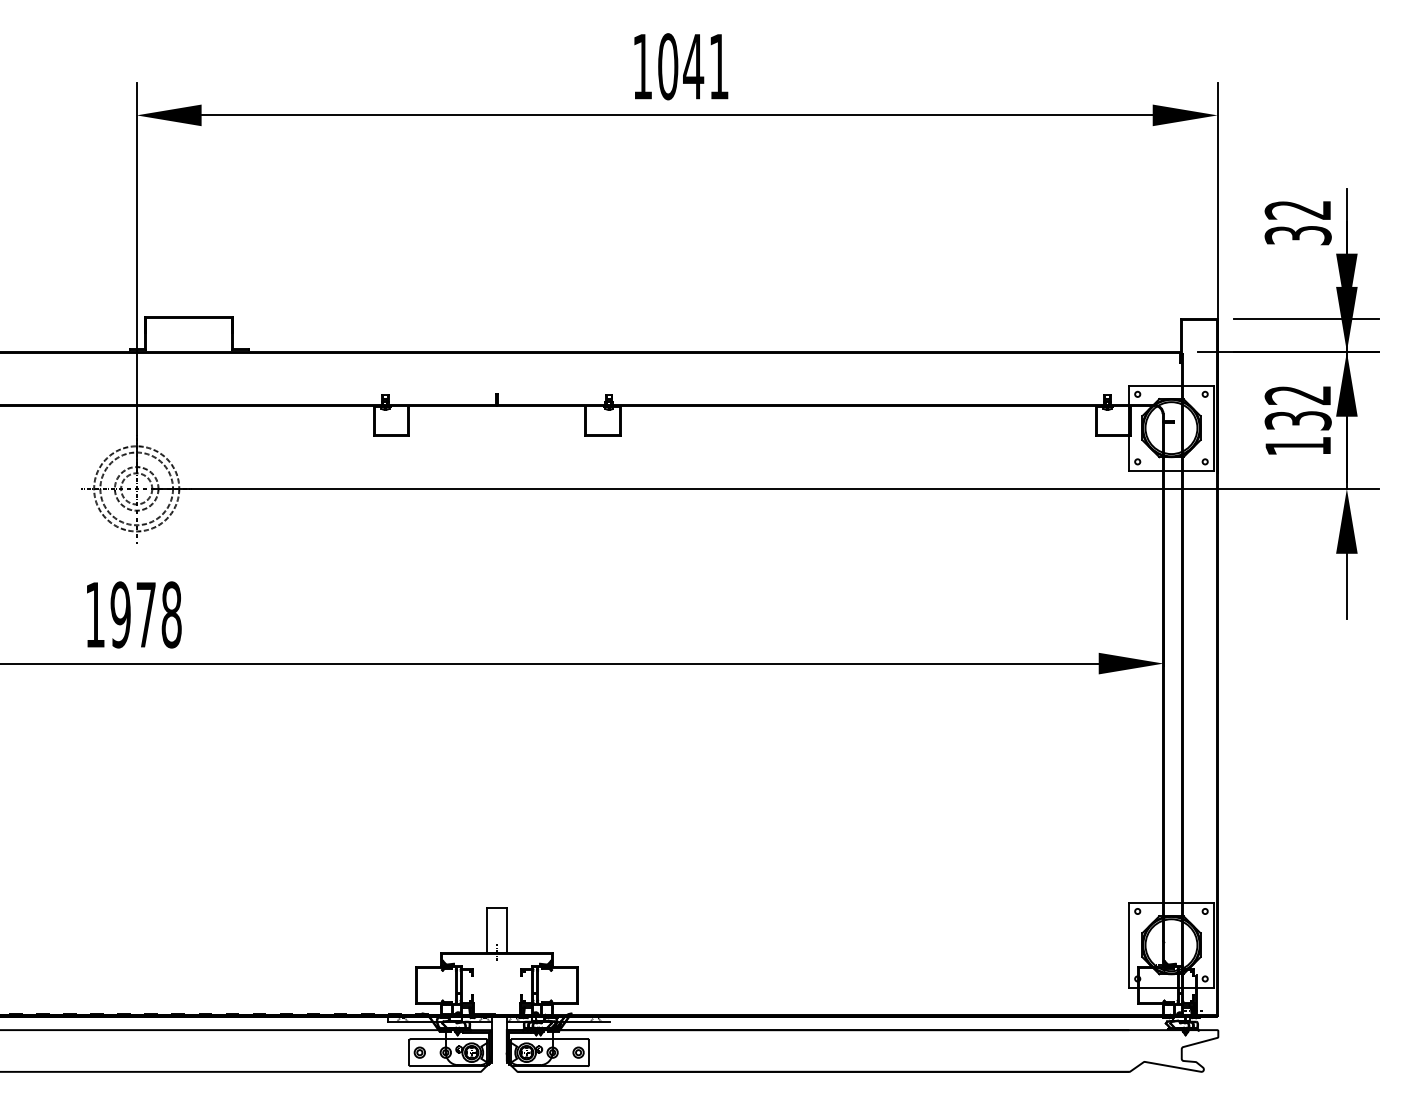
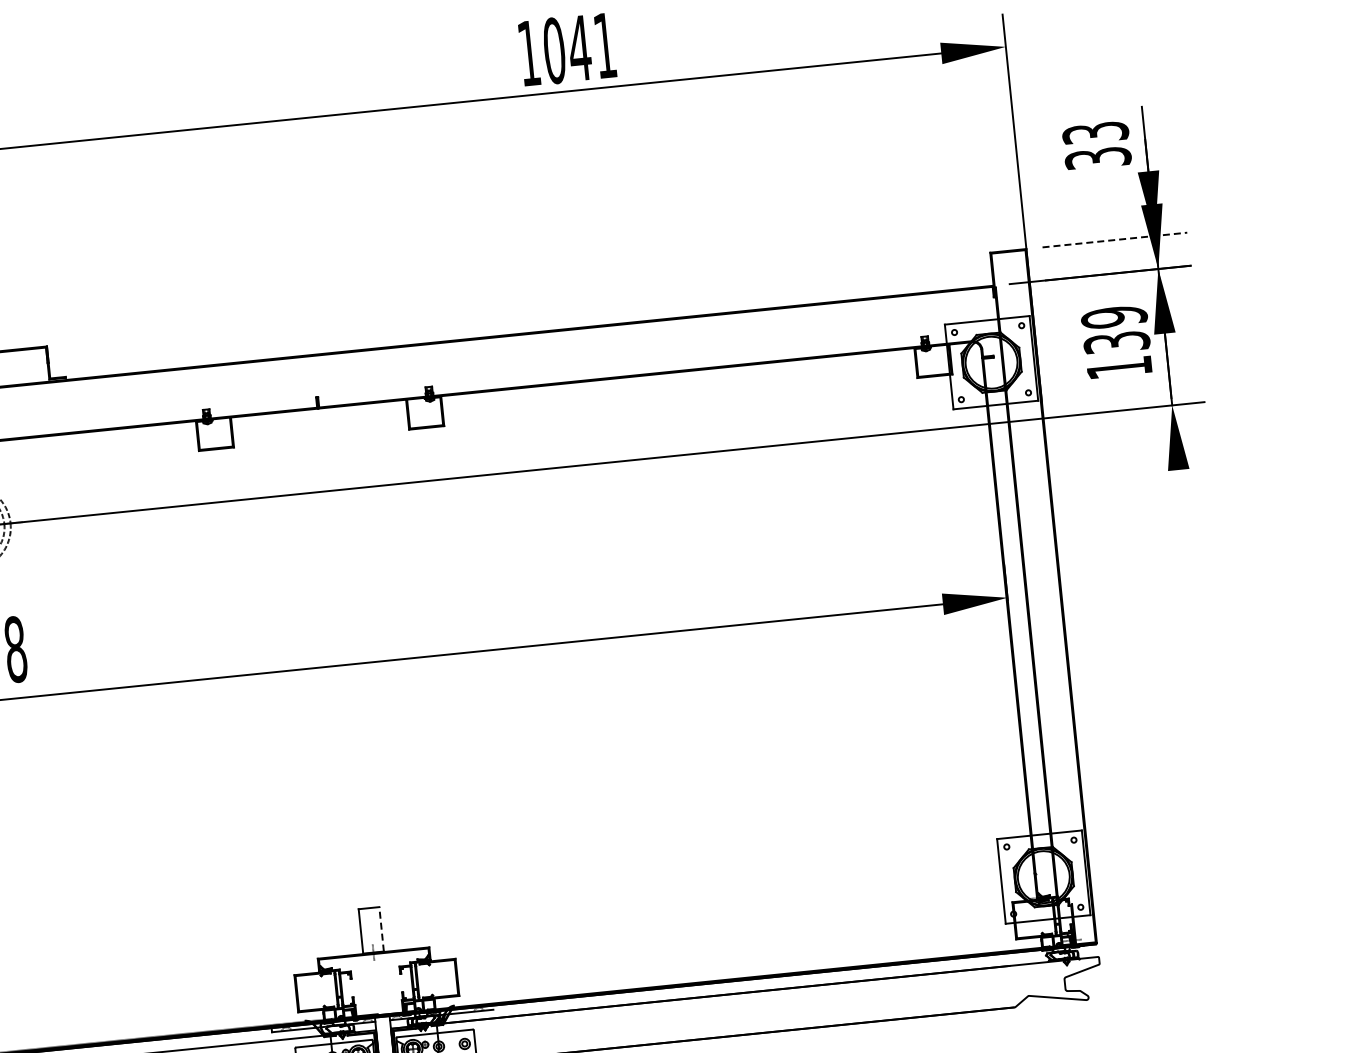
text: (681, 66) -> (567, 49), moved
text: (1297, 209) -> (1094, 132), 32 -> 33
line: (1306, 318) -> (1114, 239), solid -> dashed
text: (1297, 395) -> (1113, 317), 132 -> 139
line: (1346, 585) -> (1181, 501), removed
line: (507, 929) -> (381, 928), solid -> dashed

